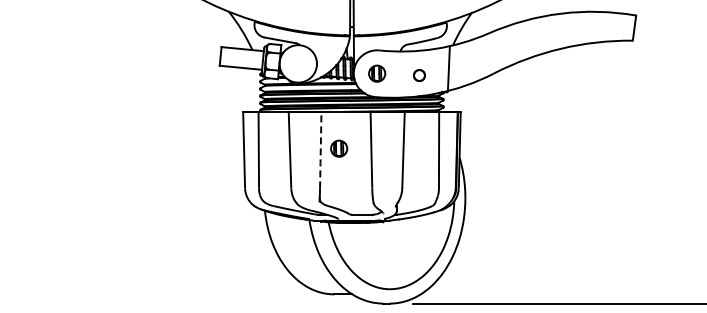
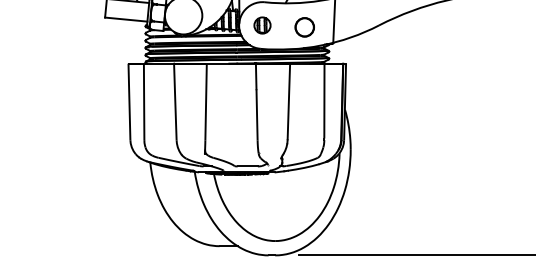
circle: (419, 75) -> (304, 27), size x1.67
part: (339, 148) -> (224, 100), removed
line: (320, 149) -> (205, 101), dashed -> solid

